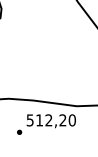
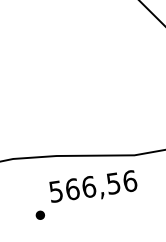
text: (56, 120) -> (102, 185), 512,20 -> 566,56

